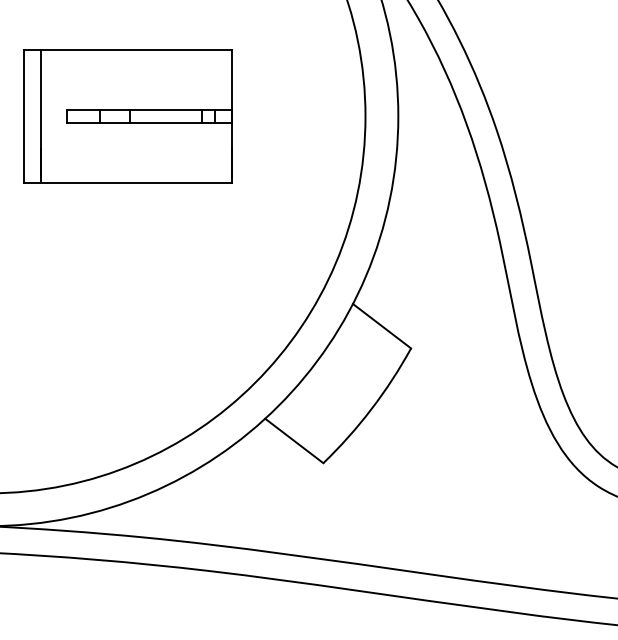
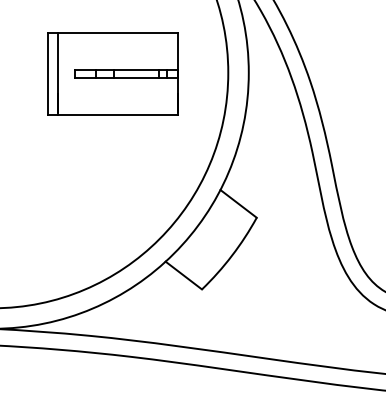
part: (127, 115) -> (112, 73), moved

